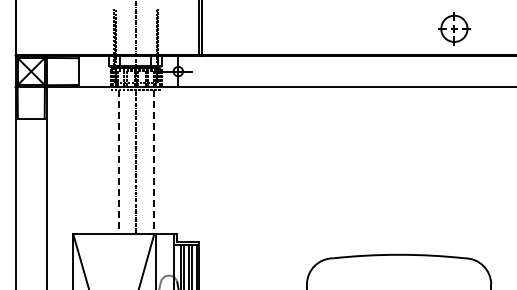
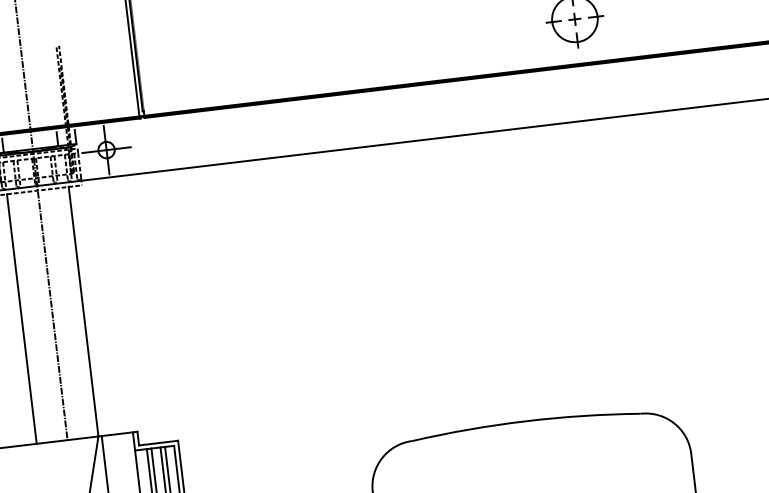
line: (118, 162) -> (21, 319), dashed -> solid
line: (154, 162) -> (84, 312), dashed -> solid

